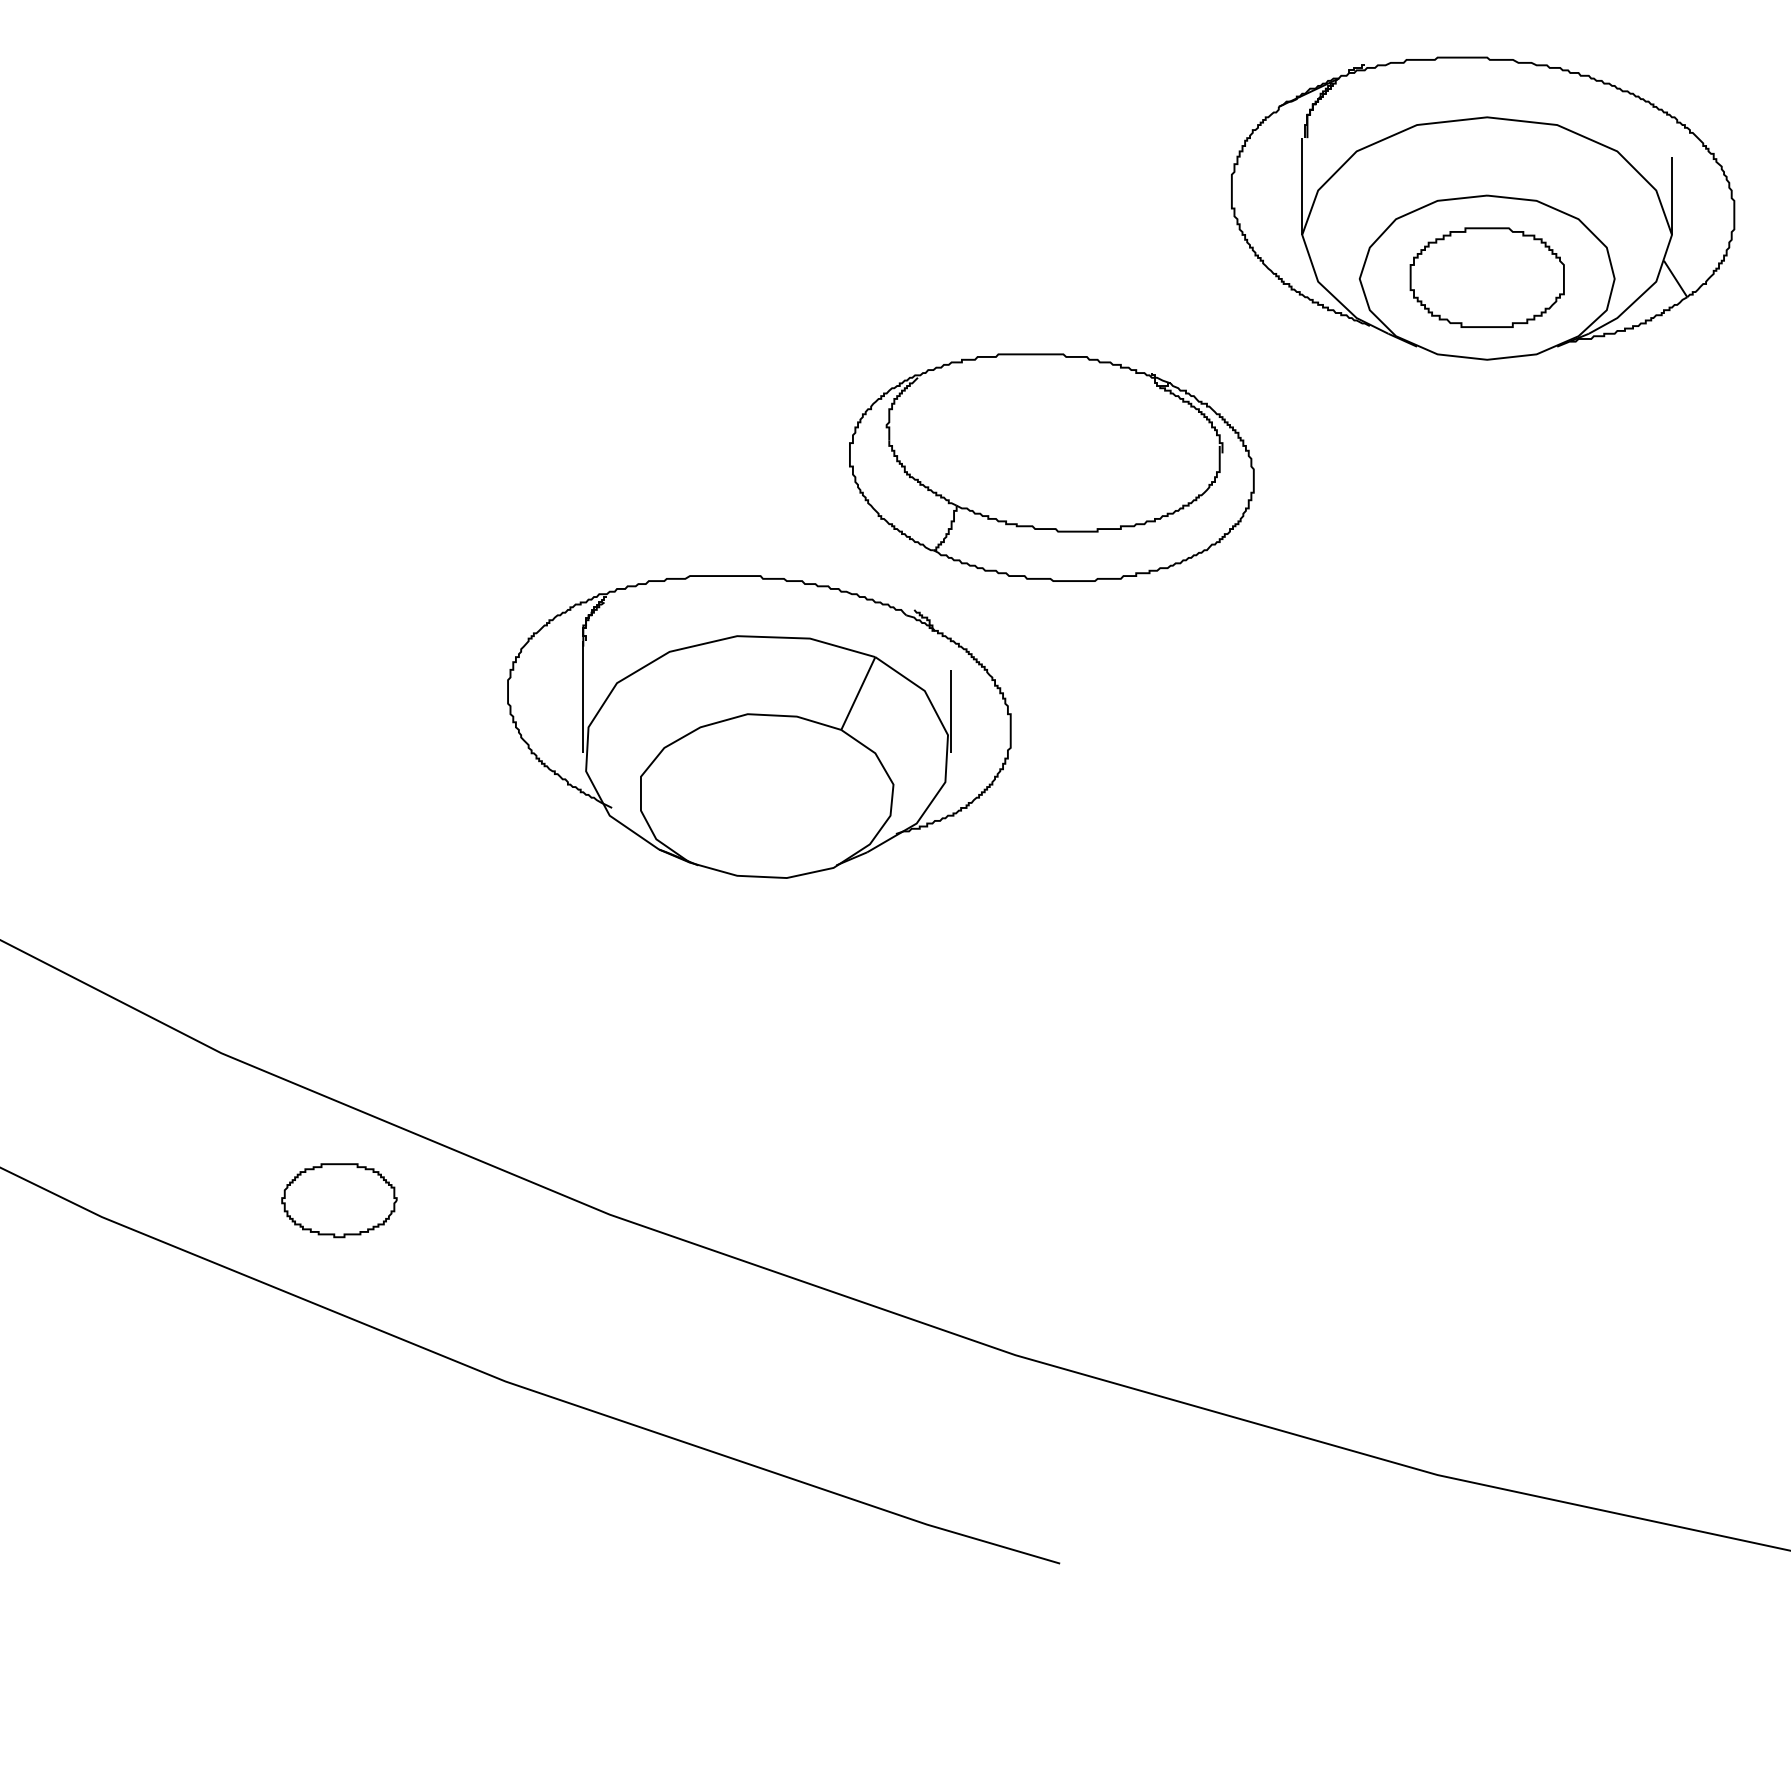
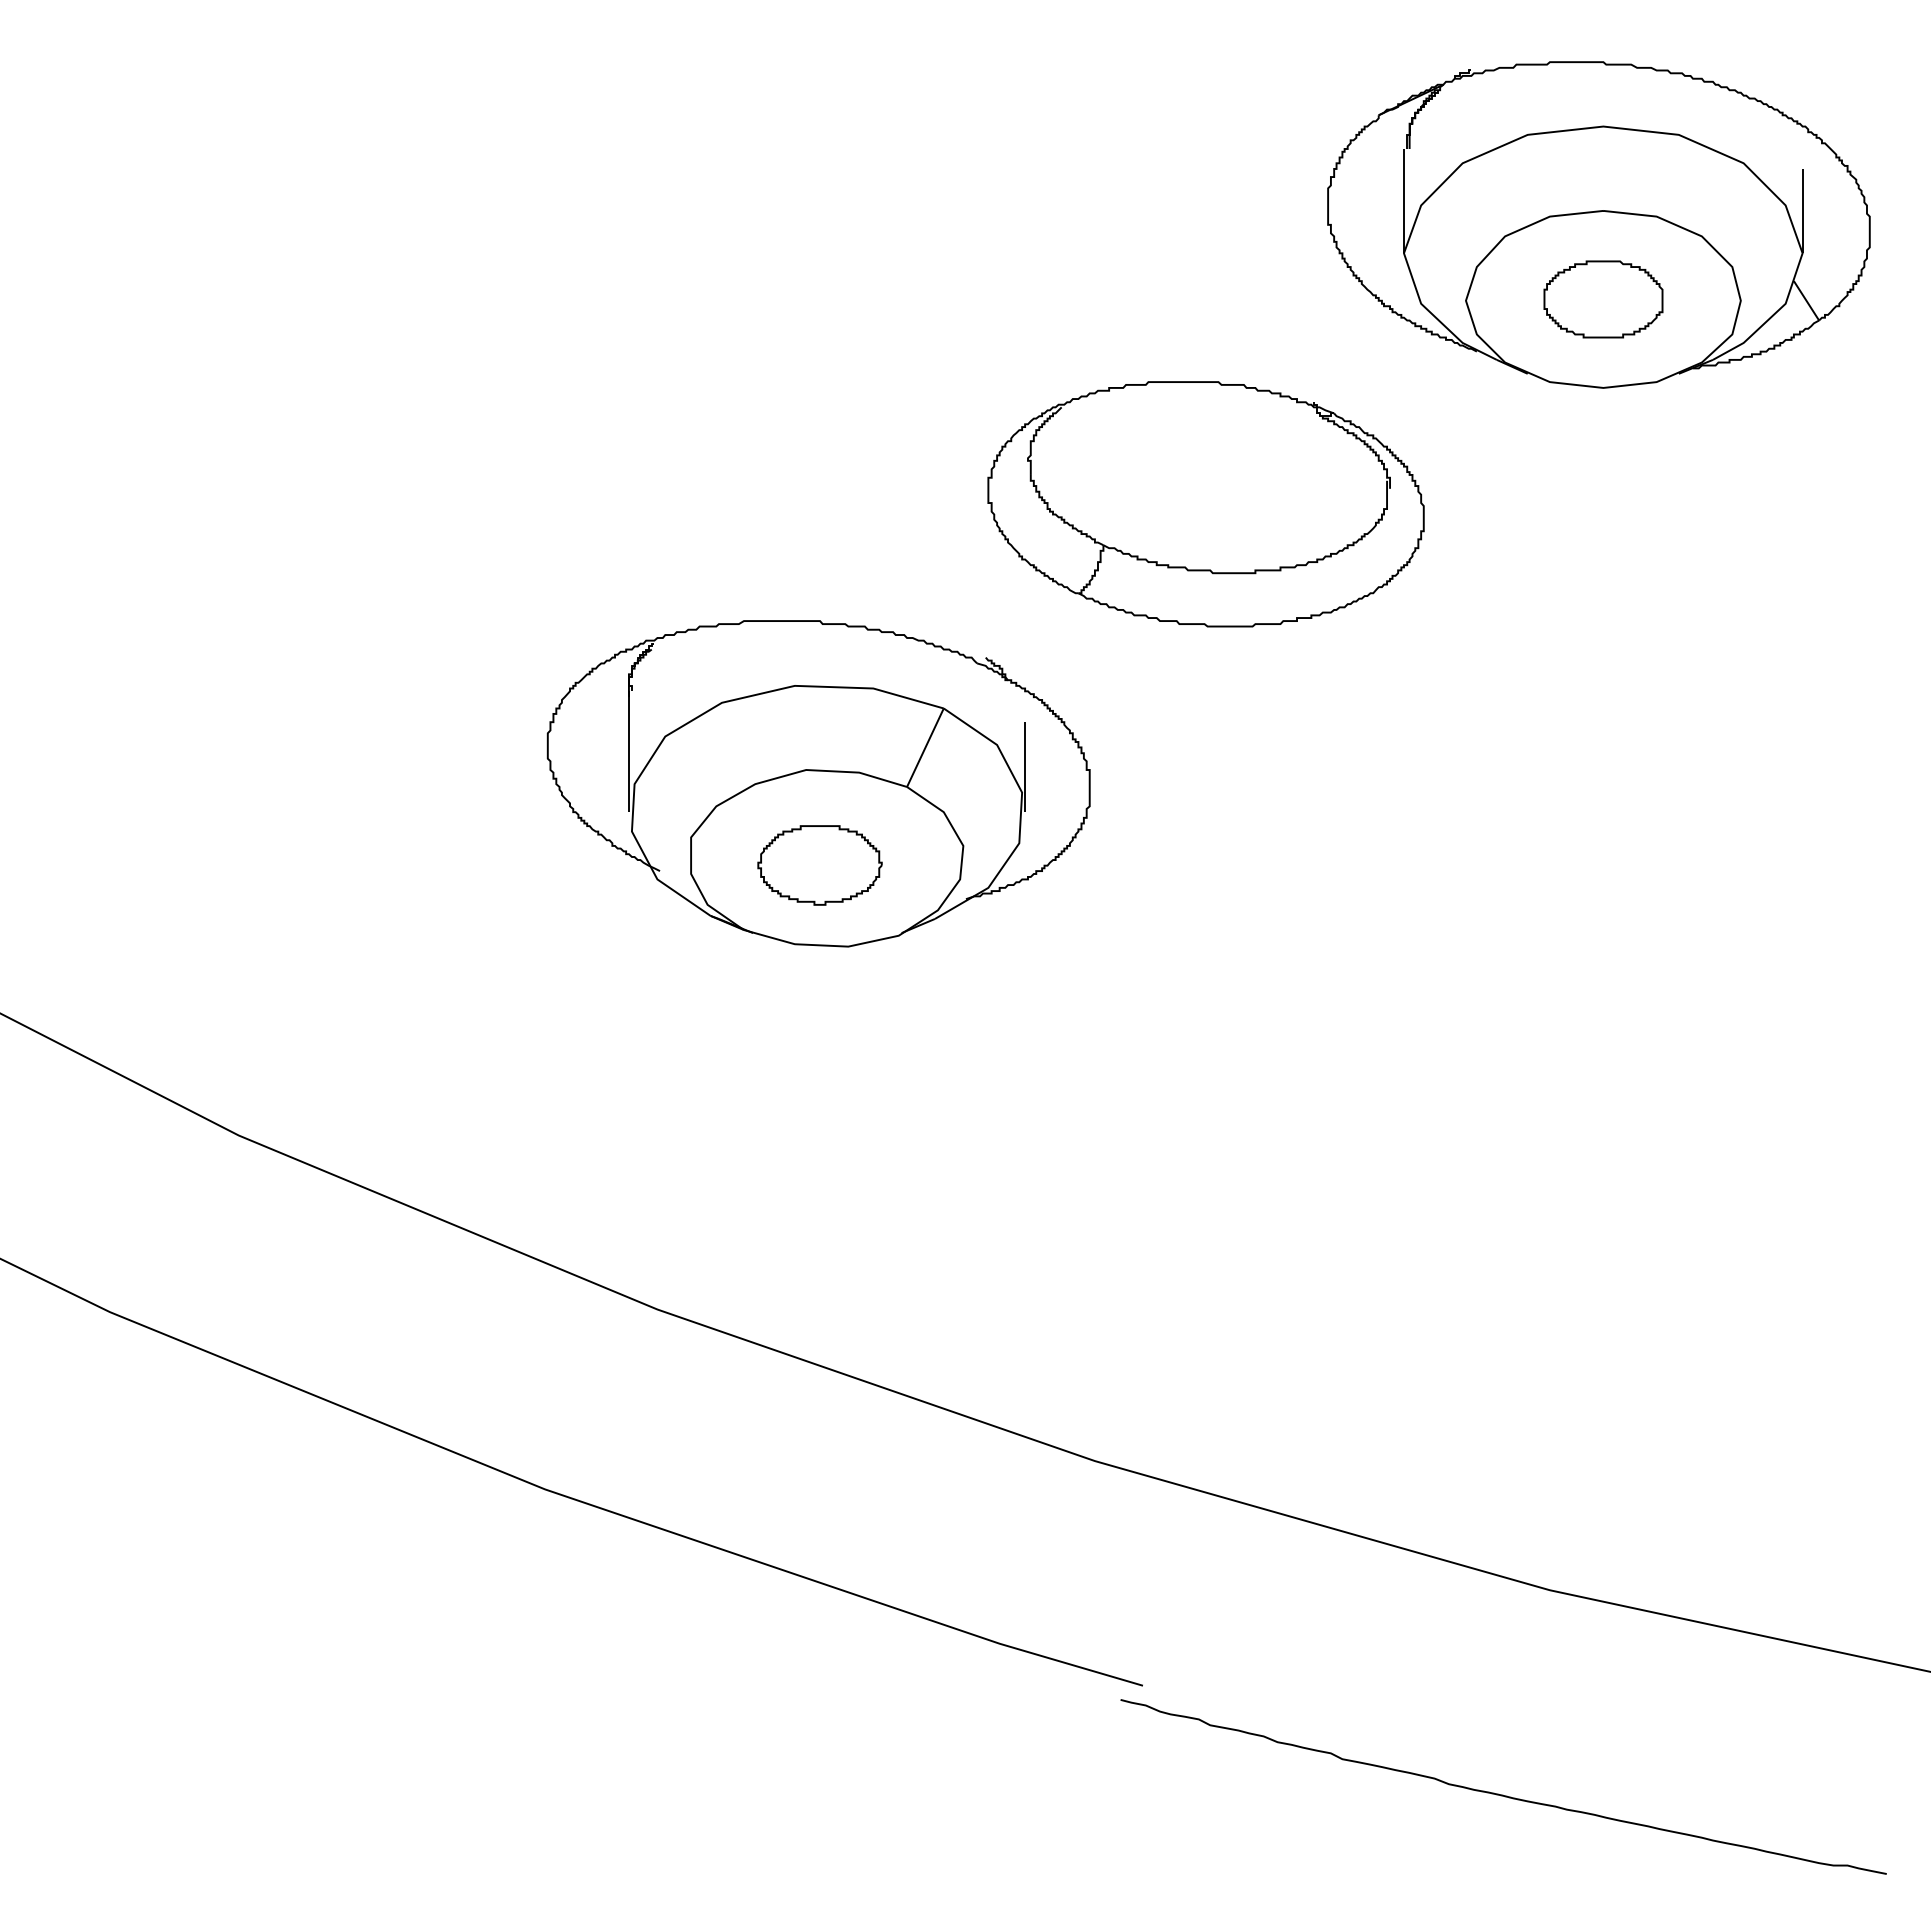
part: (1487, 277) -> (1603, 299), size x0.71
part: (1051, 467) -> (1205, 504), moved
part: (338, 1200) -> (819, 865), moved
curve: (1394, 1664) -> (1503, 1794), added

